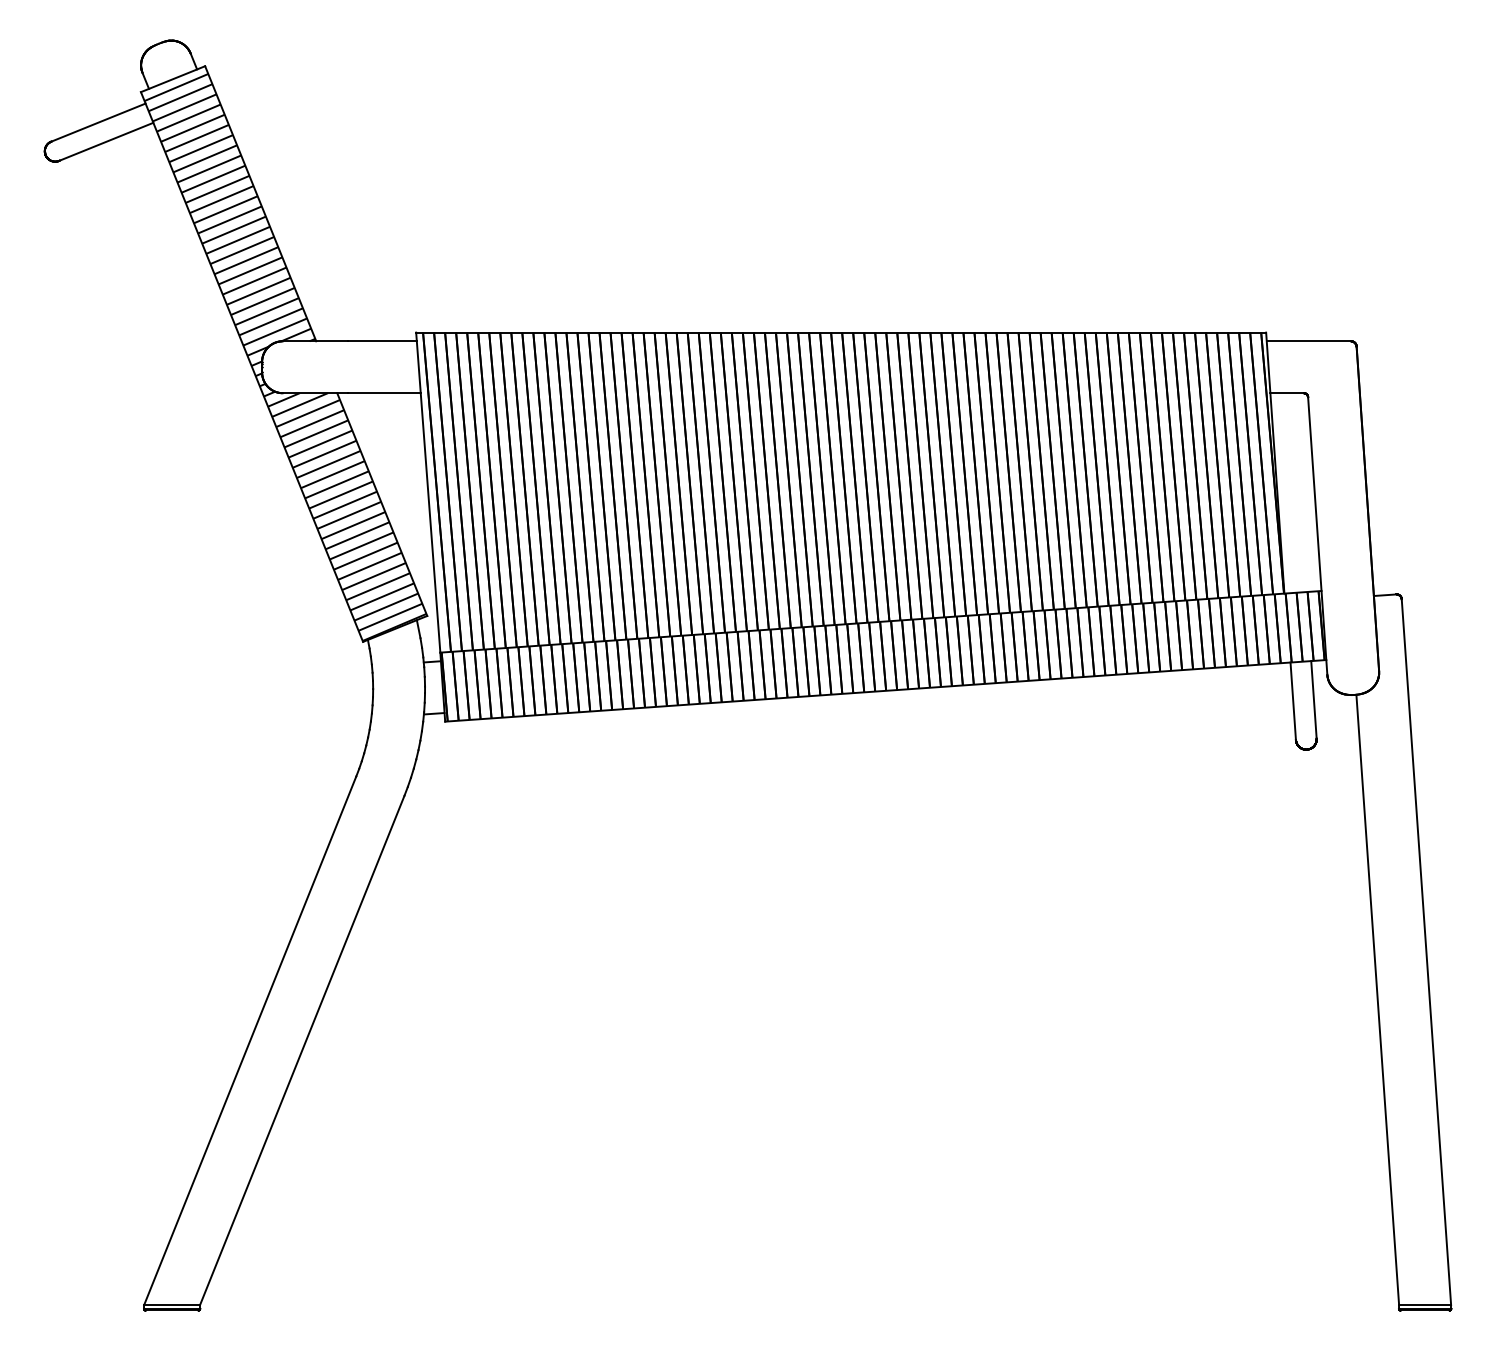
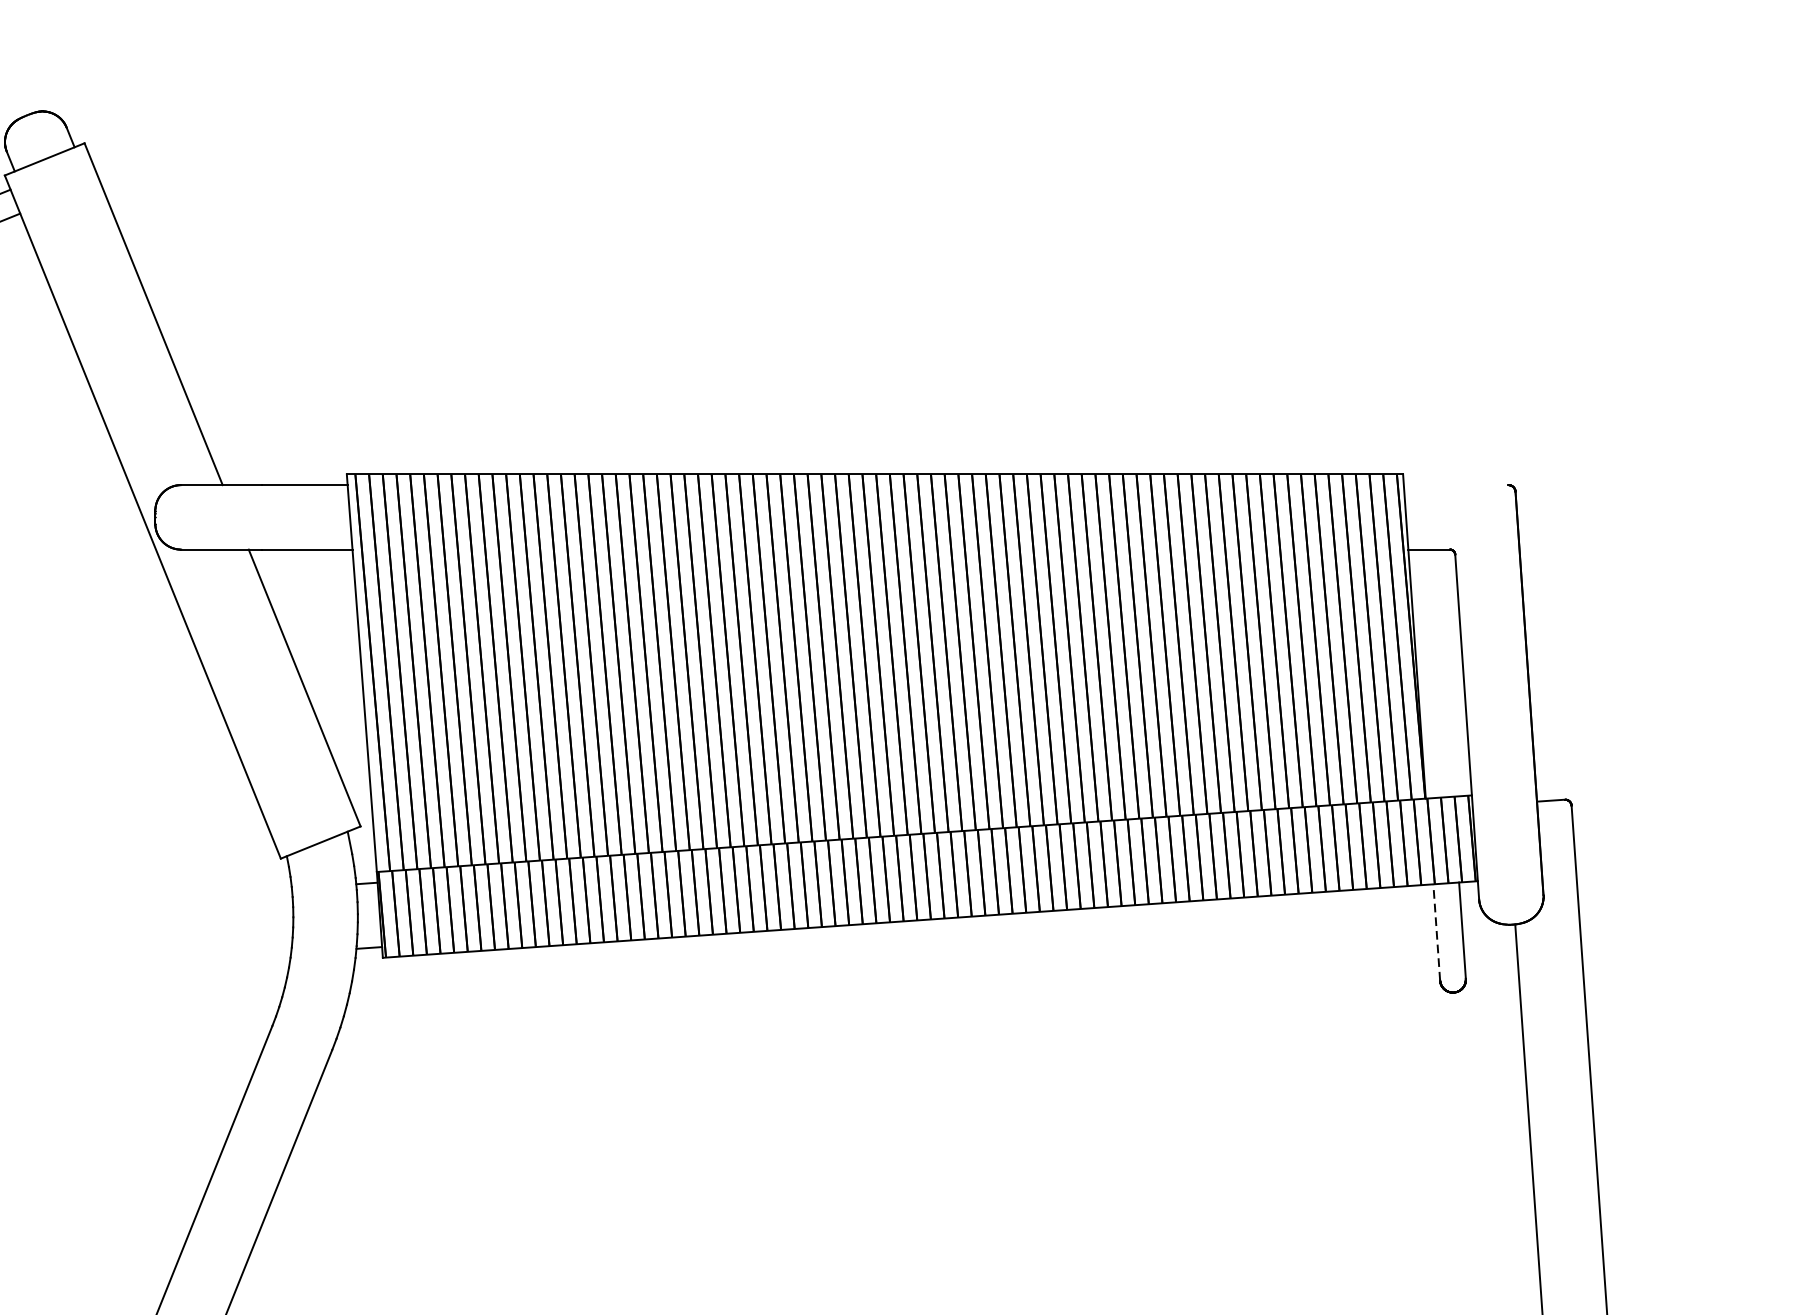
line: (1308, 341) -> (1455, 485), removed
hatch: (285, 357) -> (184, 505), removed
line: (1293, 701) -> (1437, 932), solid -> dashed

